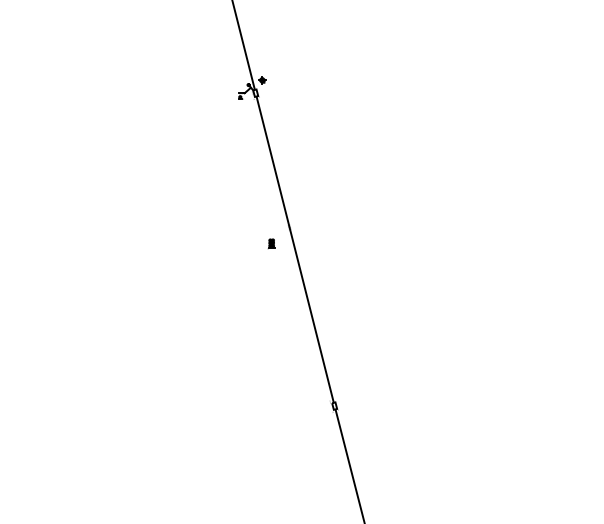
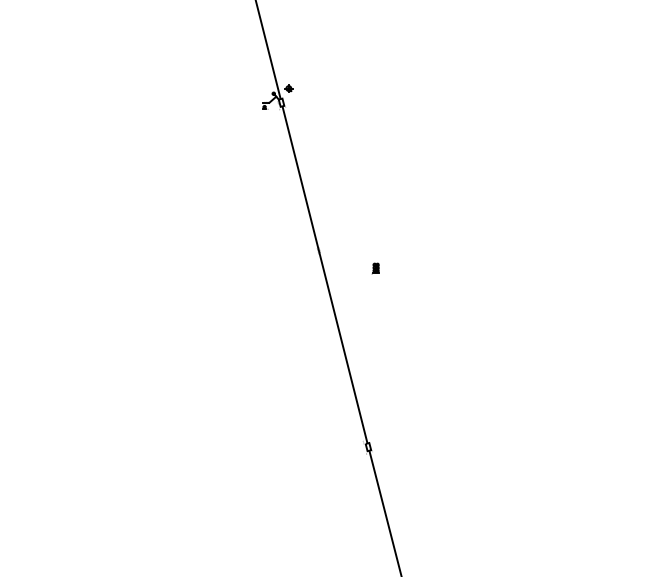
part: (271, 243) -> (375, 268), moved

